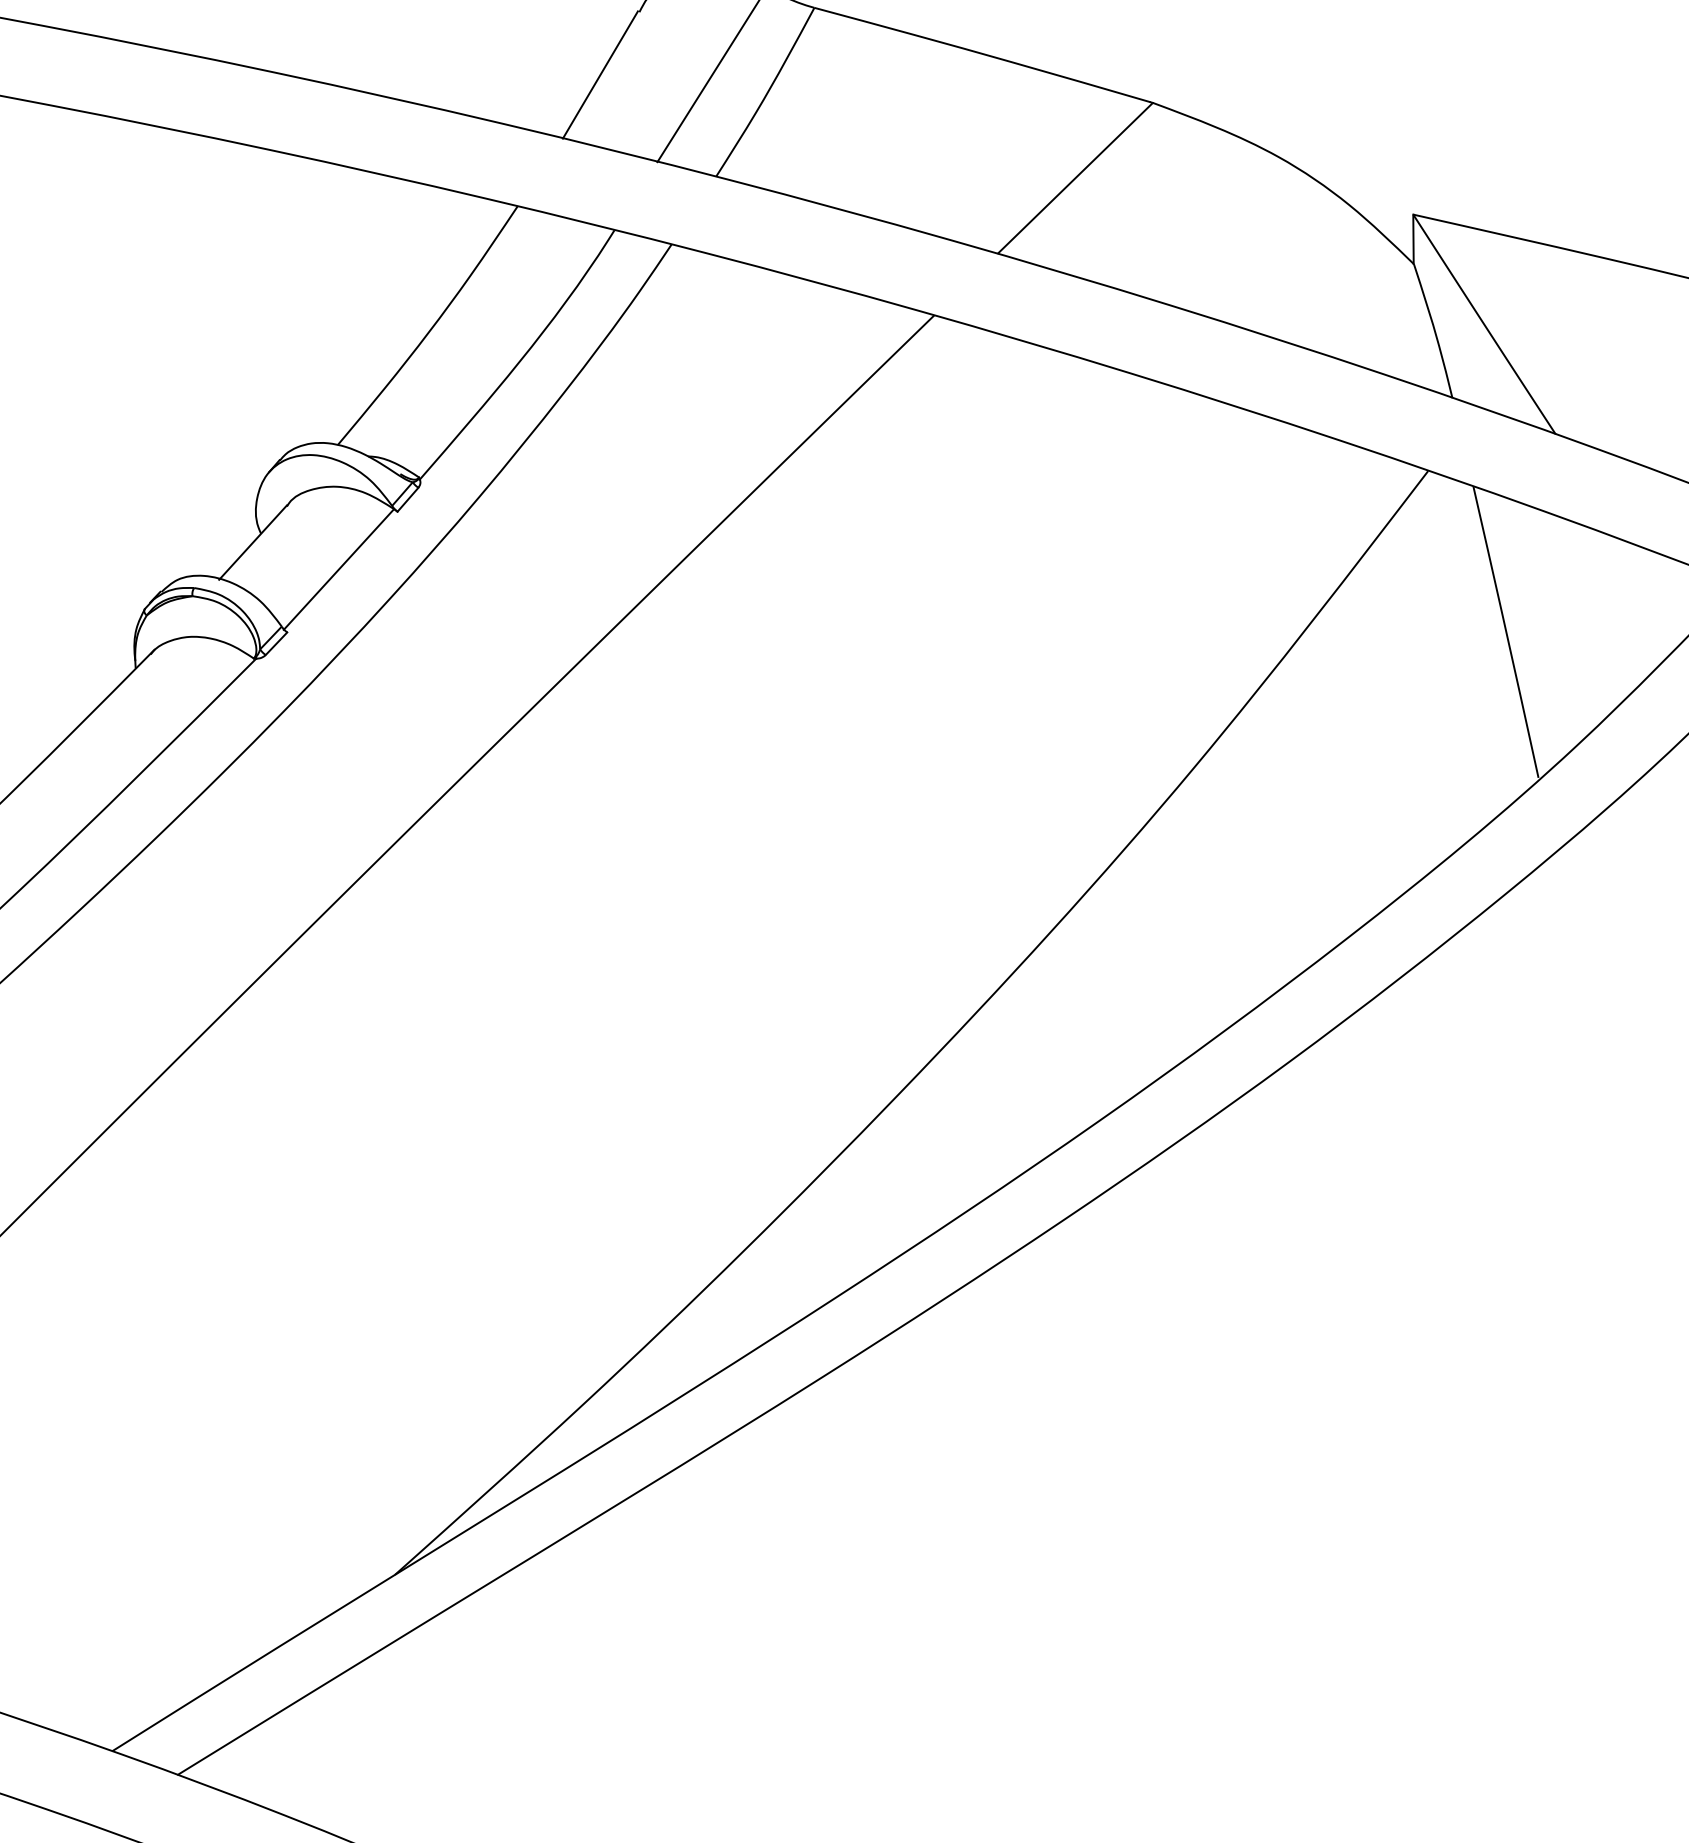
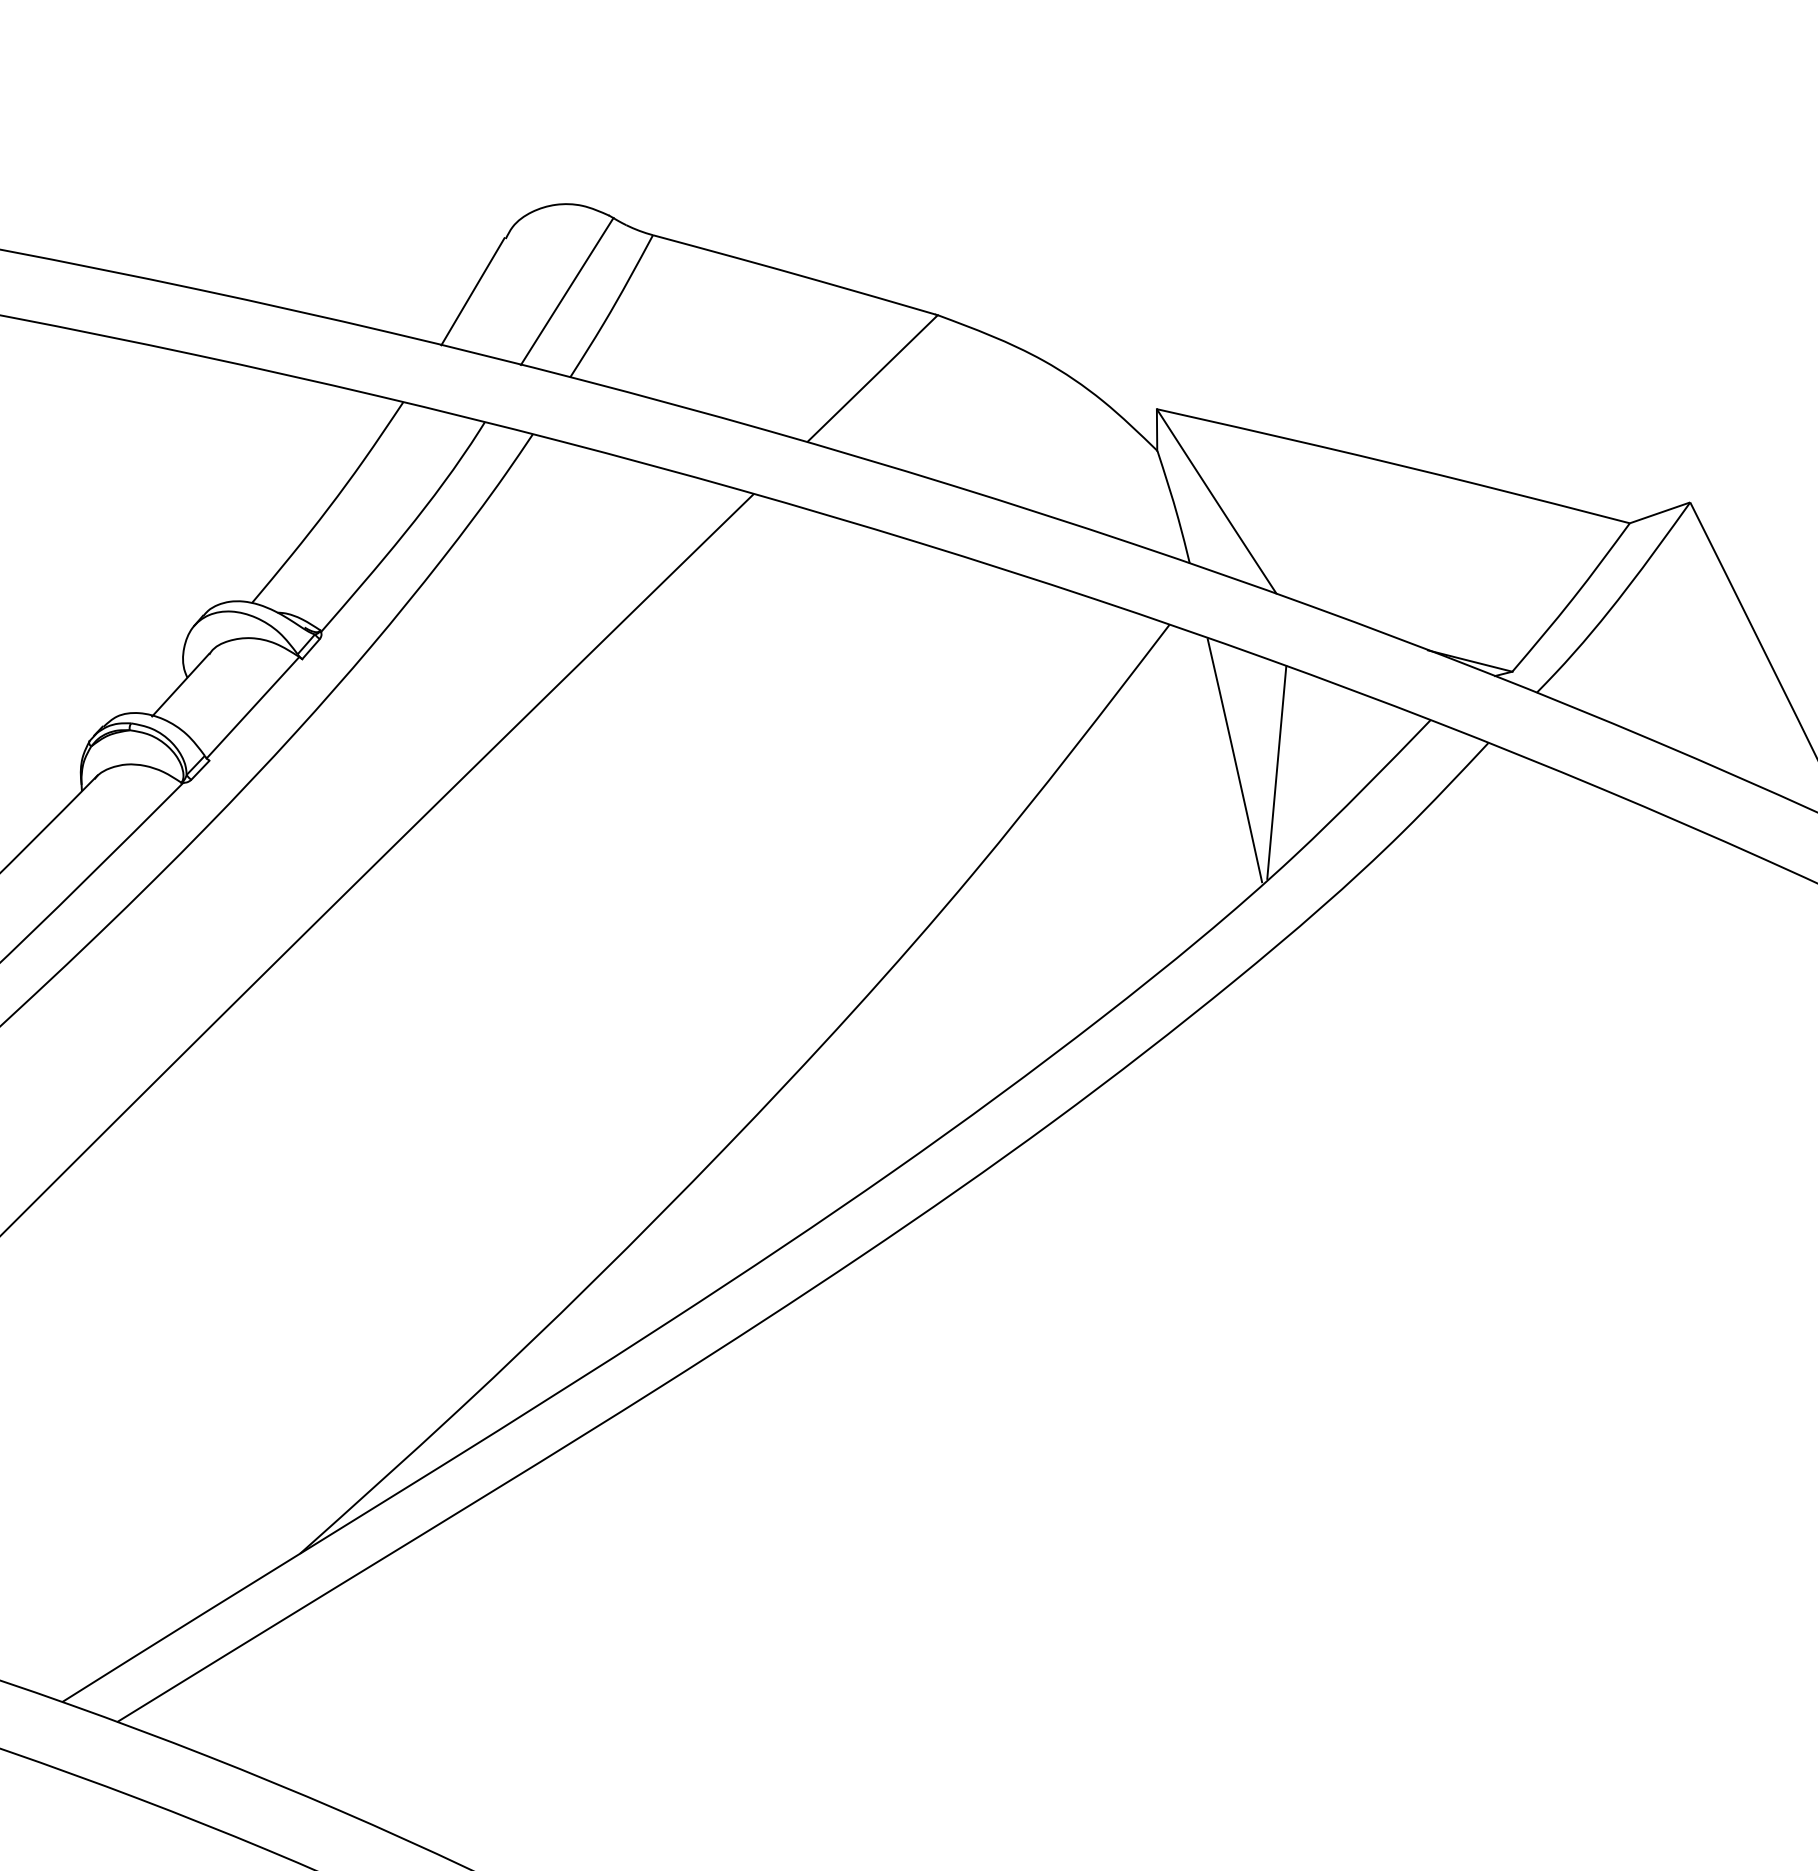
line: (1555, 646) -> (1276, 772), added

